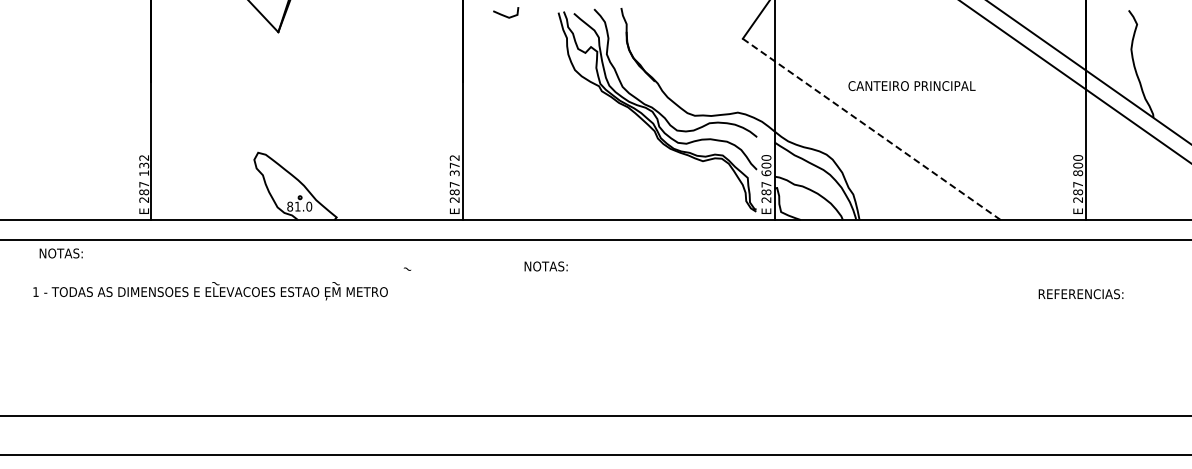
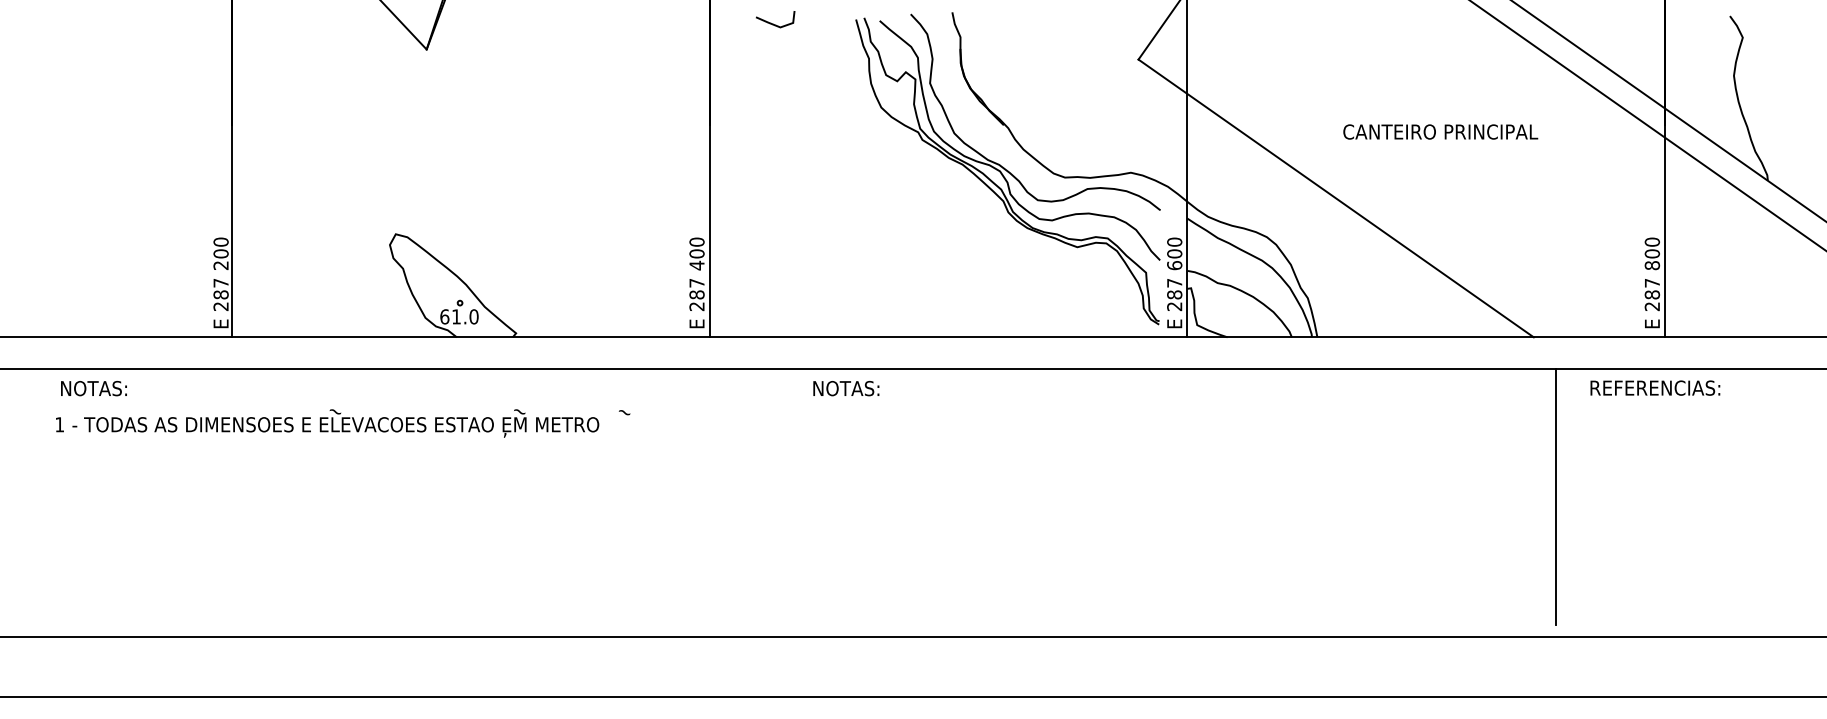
text: (911, 85) -> (1439, 131), moved
line: (871, 129) -> (1335, 198), dashed -> solid
text: (144, 165) -> (221, 253), 132 -> 200
text: (454, 165) -> (696, 253), 372 -> 400
text: (290, 206) -> (445, 316), 81.0 -> 61.0
text: (545, 266) -> (845, 388), moved
text: (210, 291) -> (327, 423), moved
text: (1080, 294) -> (1654, 388), moved
line: (1014, 323) -> (1554, 495), added

